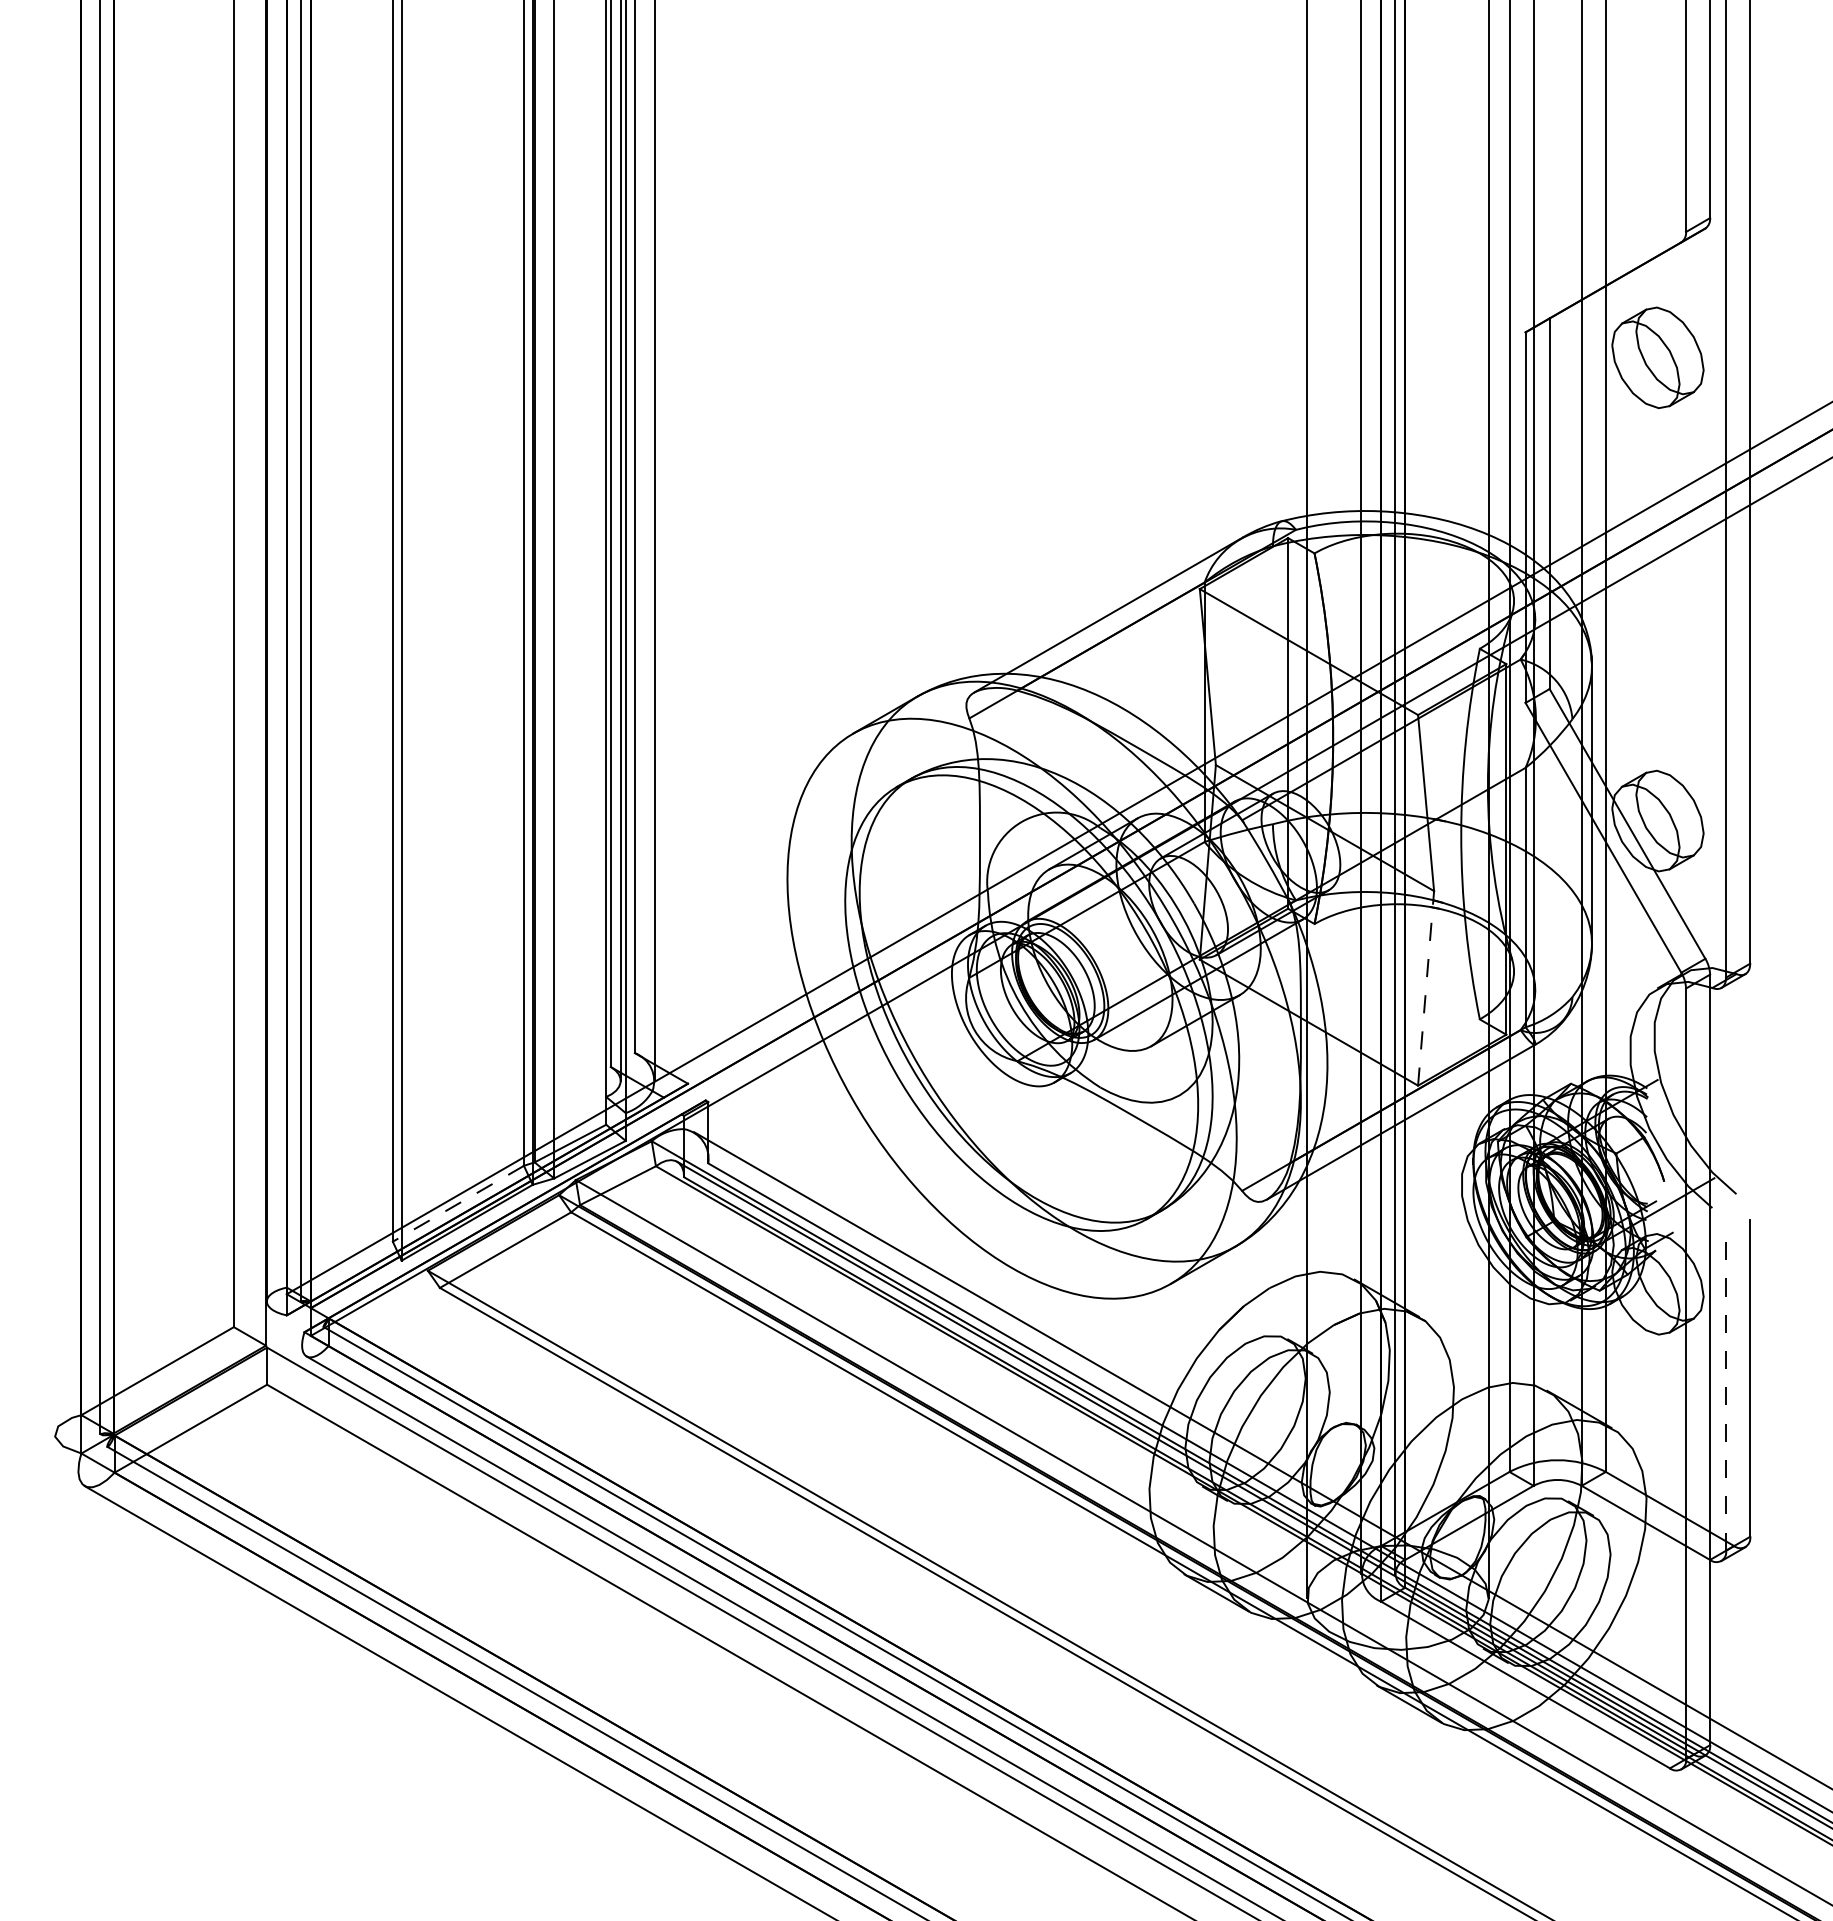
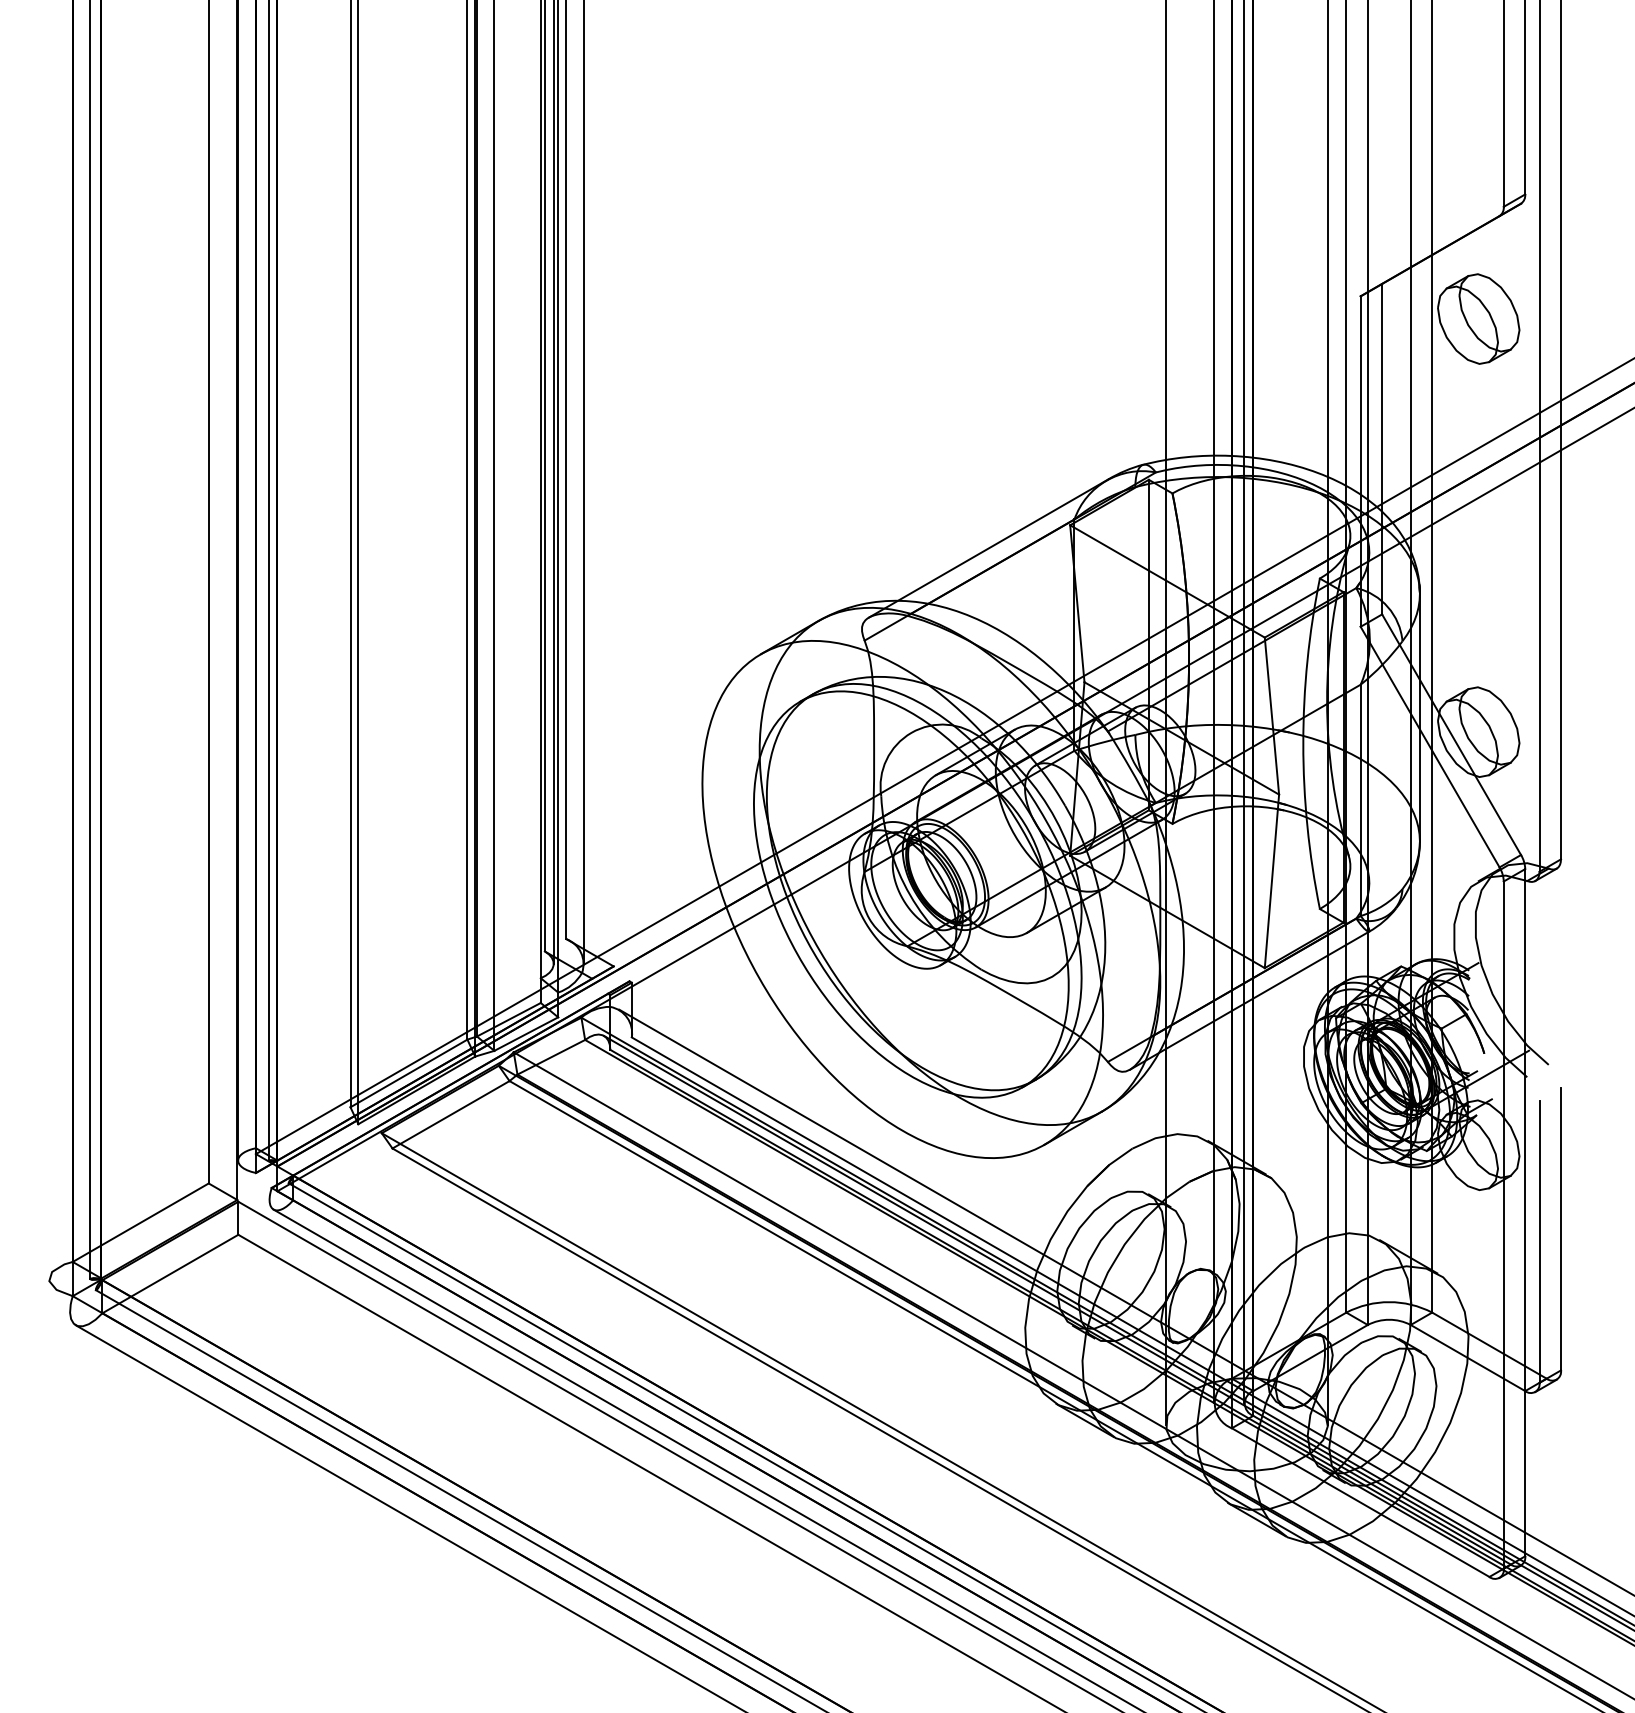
line: (1426, 988) -> (1272, 881), dashed -> solid
line: (458, 1203) -> (409, 1073), dashed -> solid
line: (1726, 1392) -> (1539, 1241), dashed -> solid

